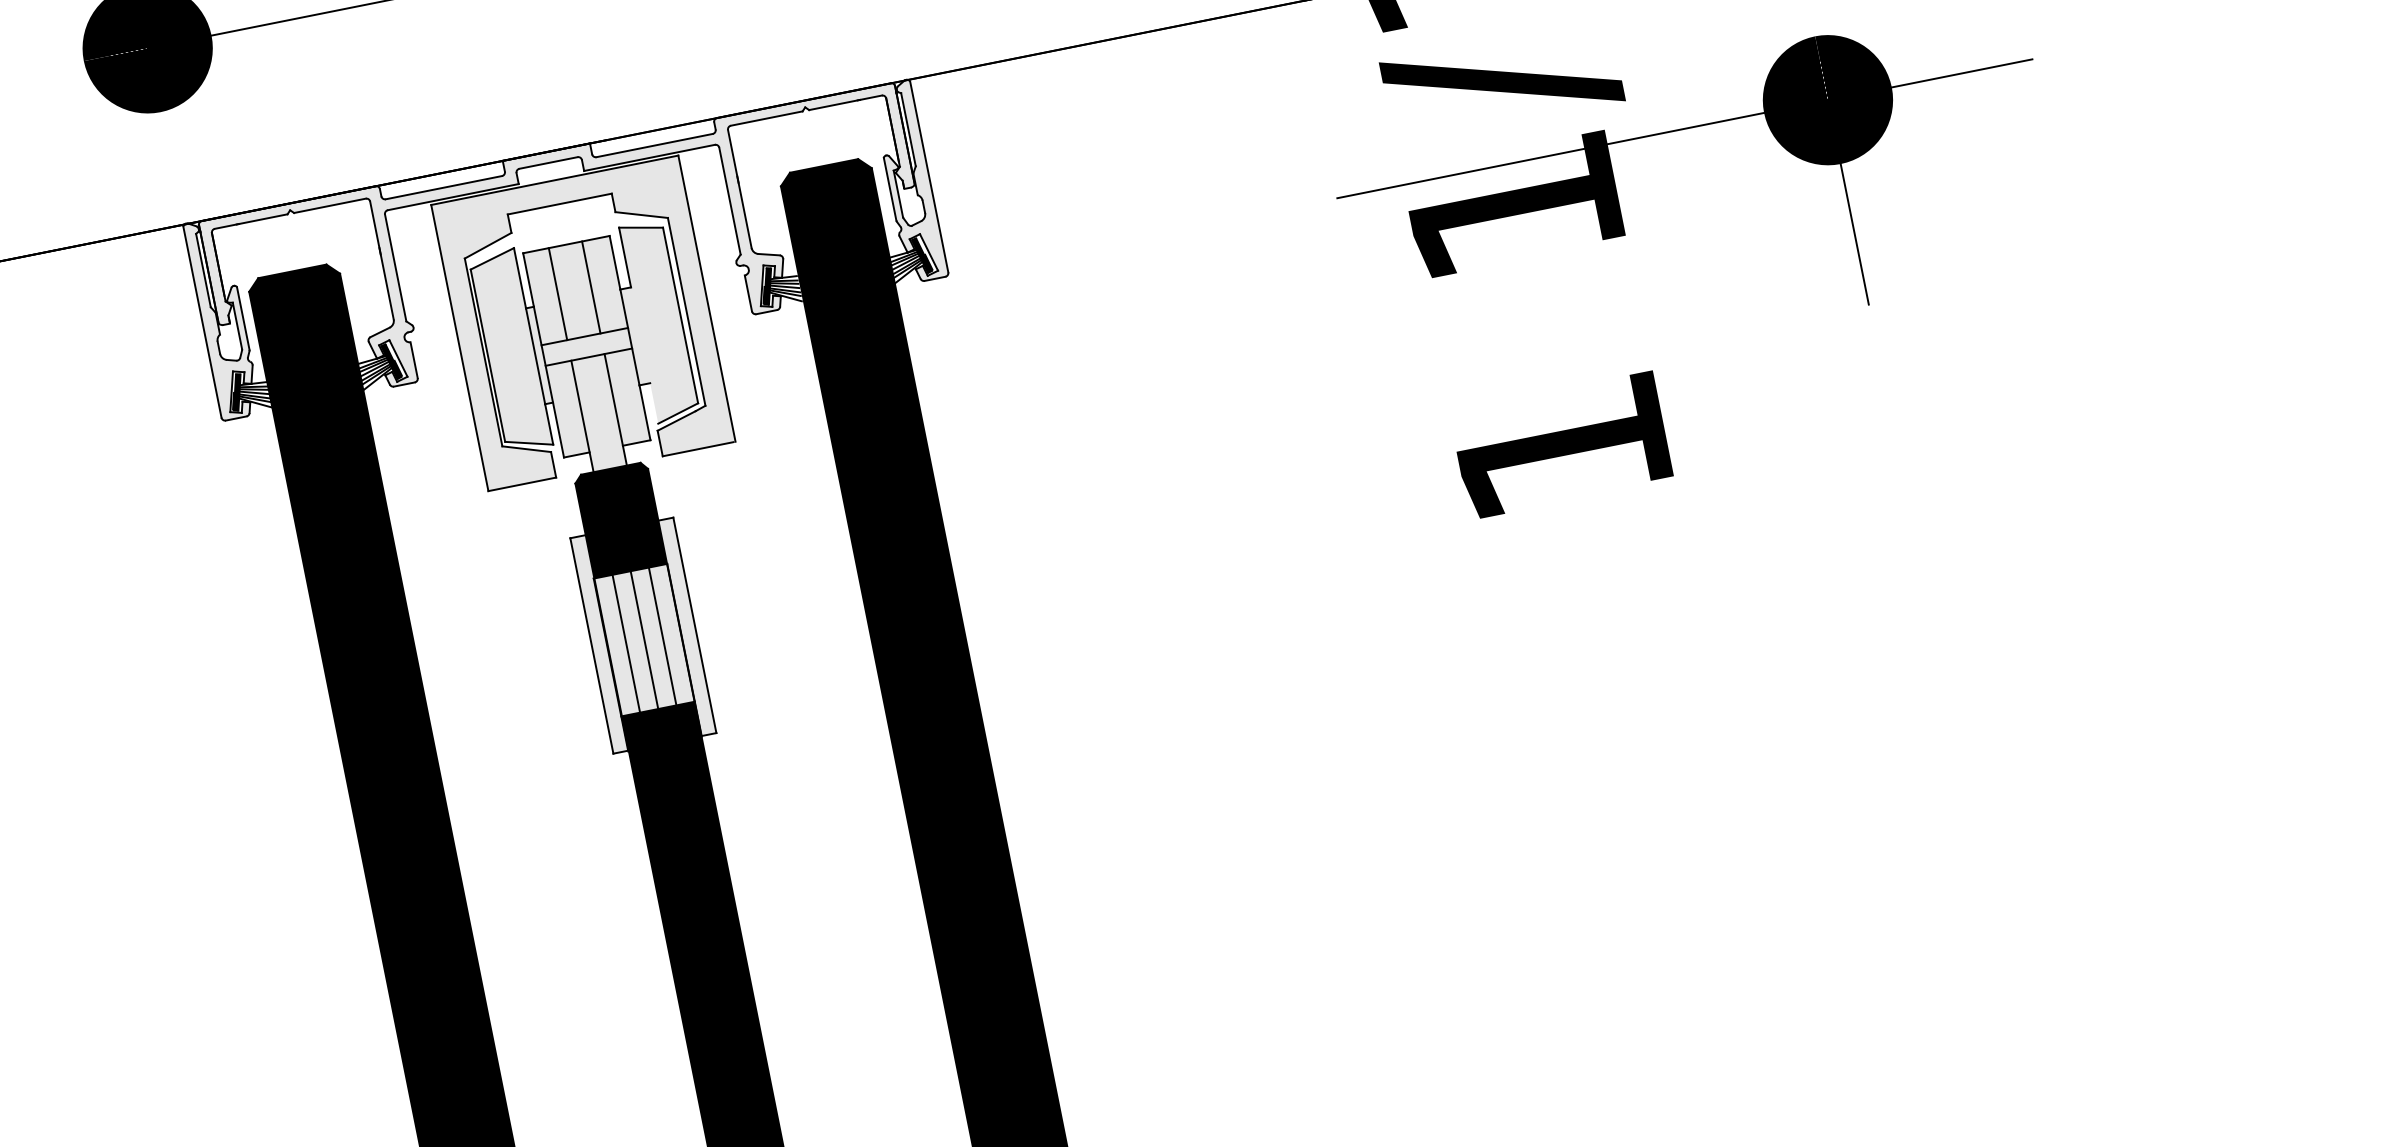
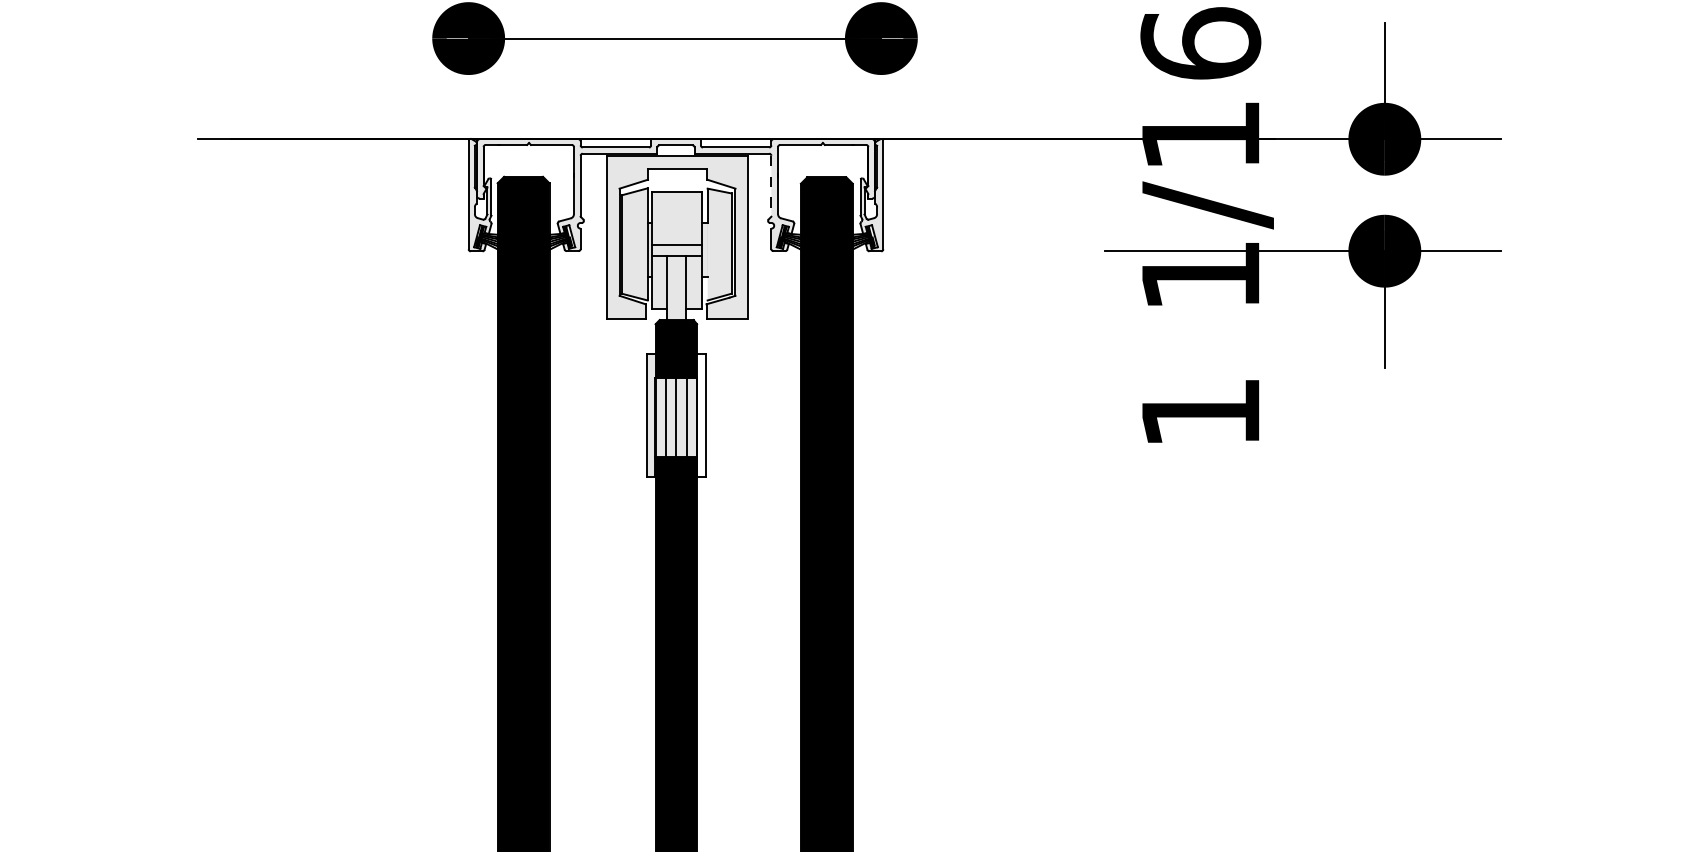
line: (730, 201) -> (771, 186), solid -> dashed
line: (590, 287) -> (685, 218), removed
line: (557, 294) -> (666, 218), removed
fill: (687, 625) -> (701, 414), removed

